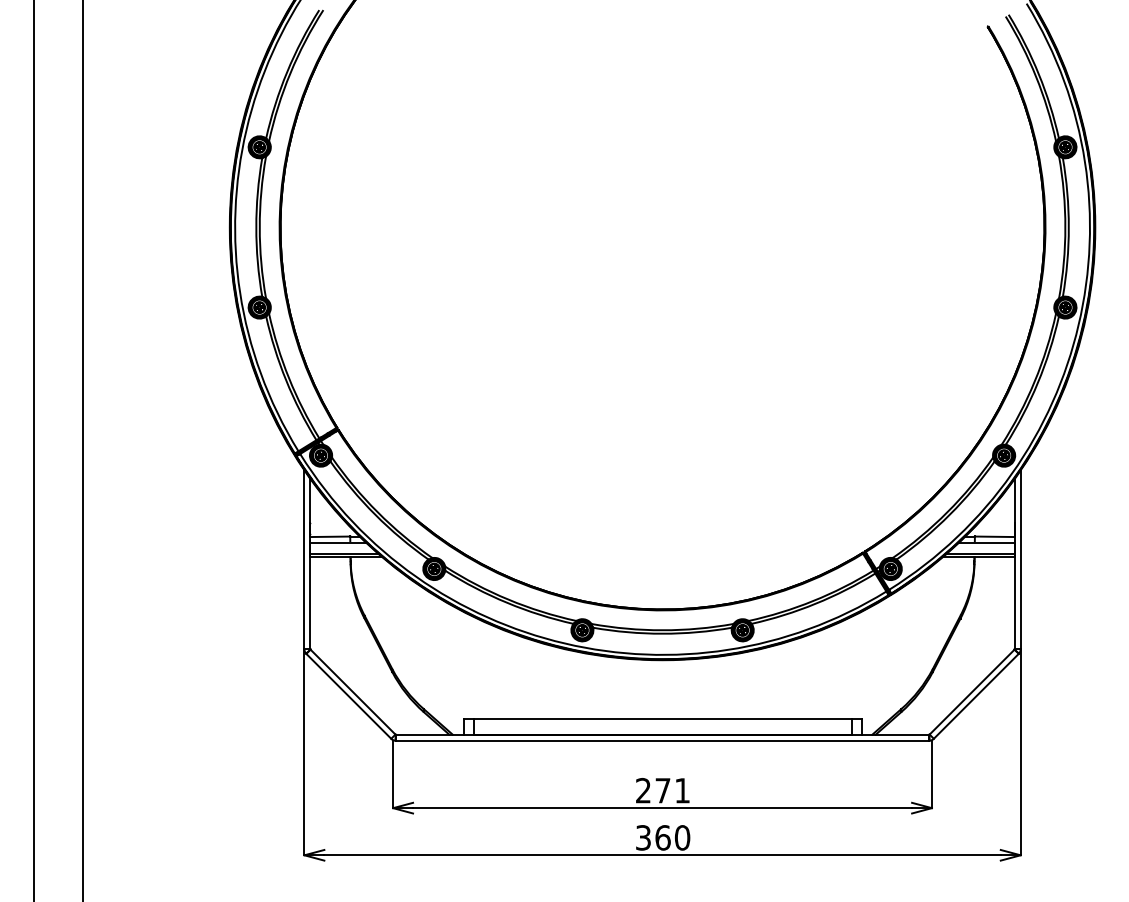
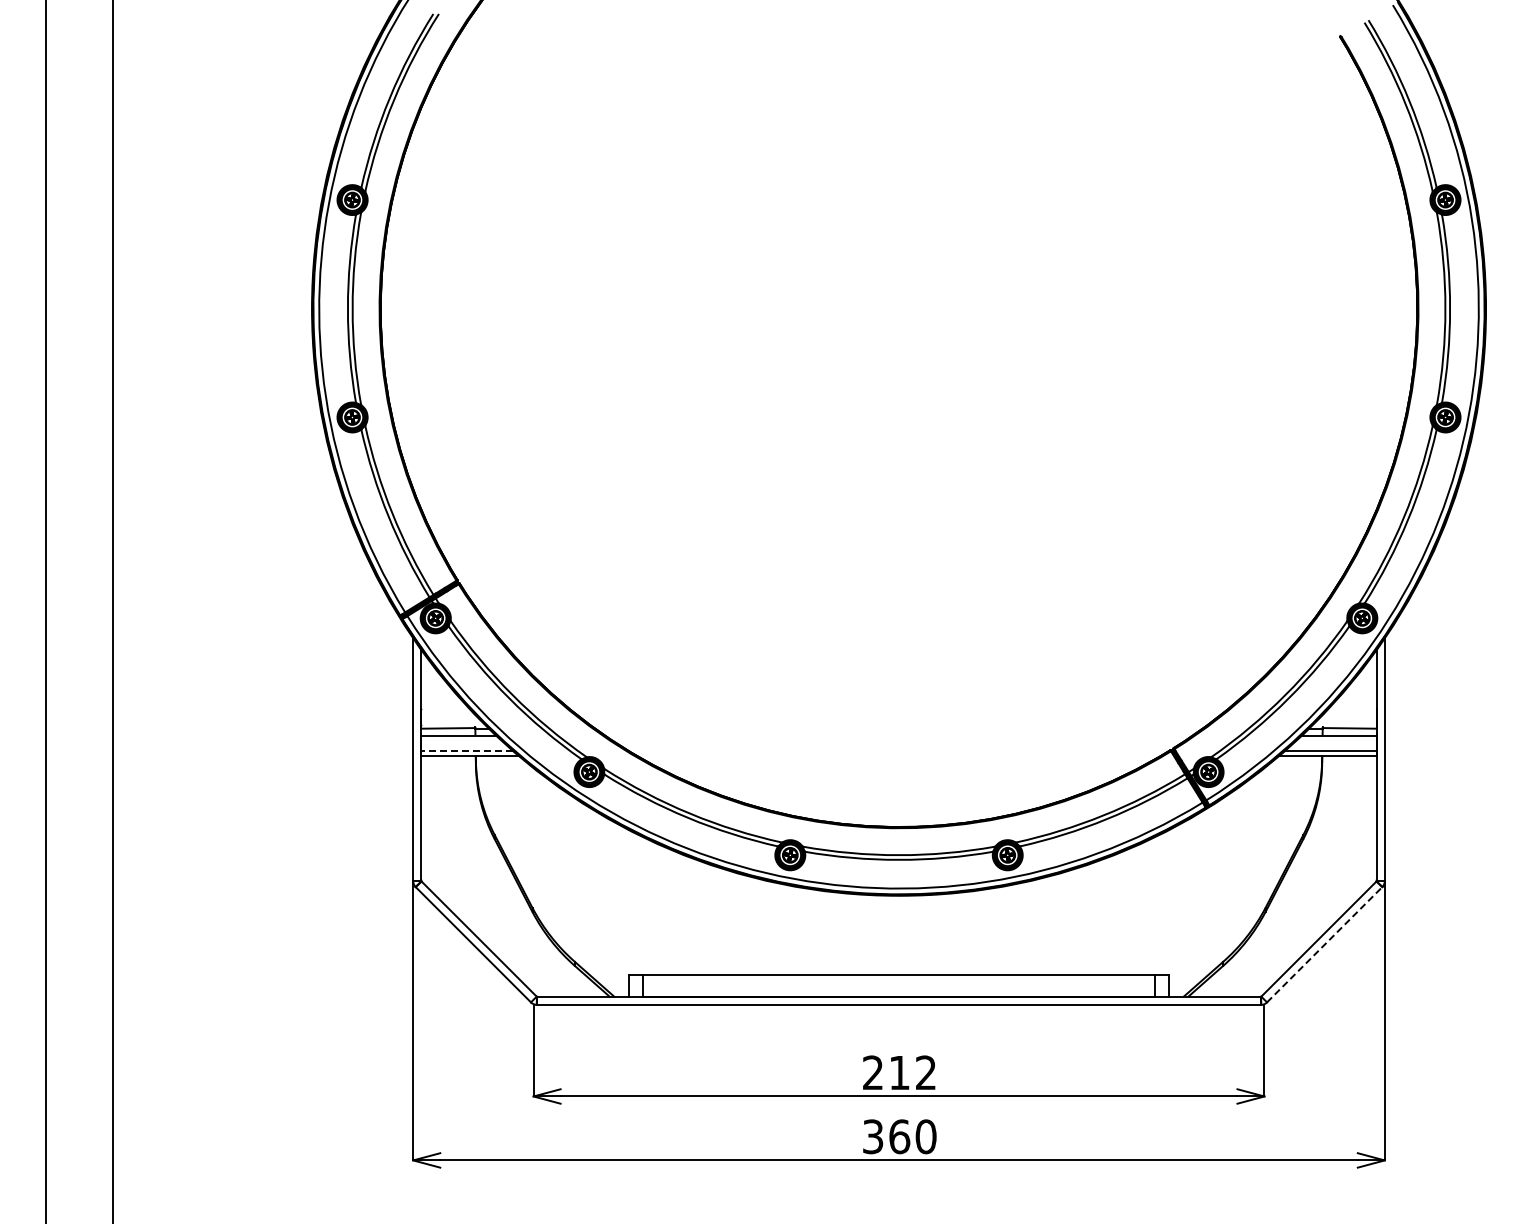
line: (343, 553) -> (466, 751), solid -> dashed
line: (976, 696) -> (1325, 944), solid -> dashed
text: (672, 790) -> (912, 1072), 271 -> 212

